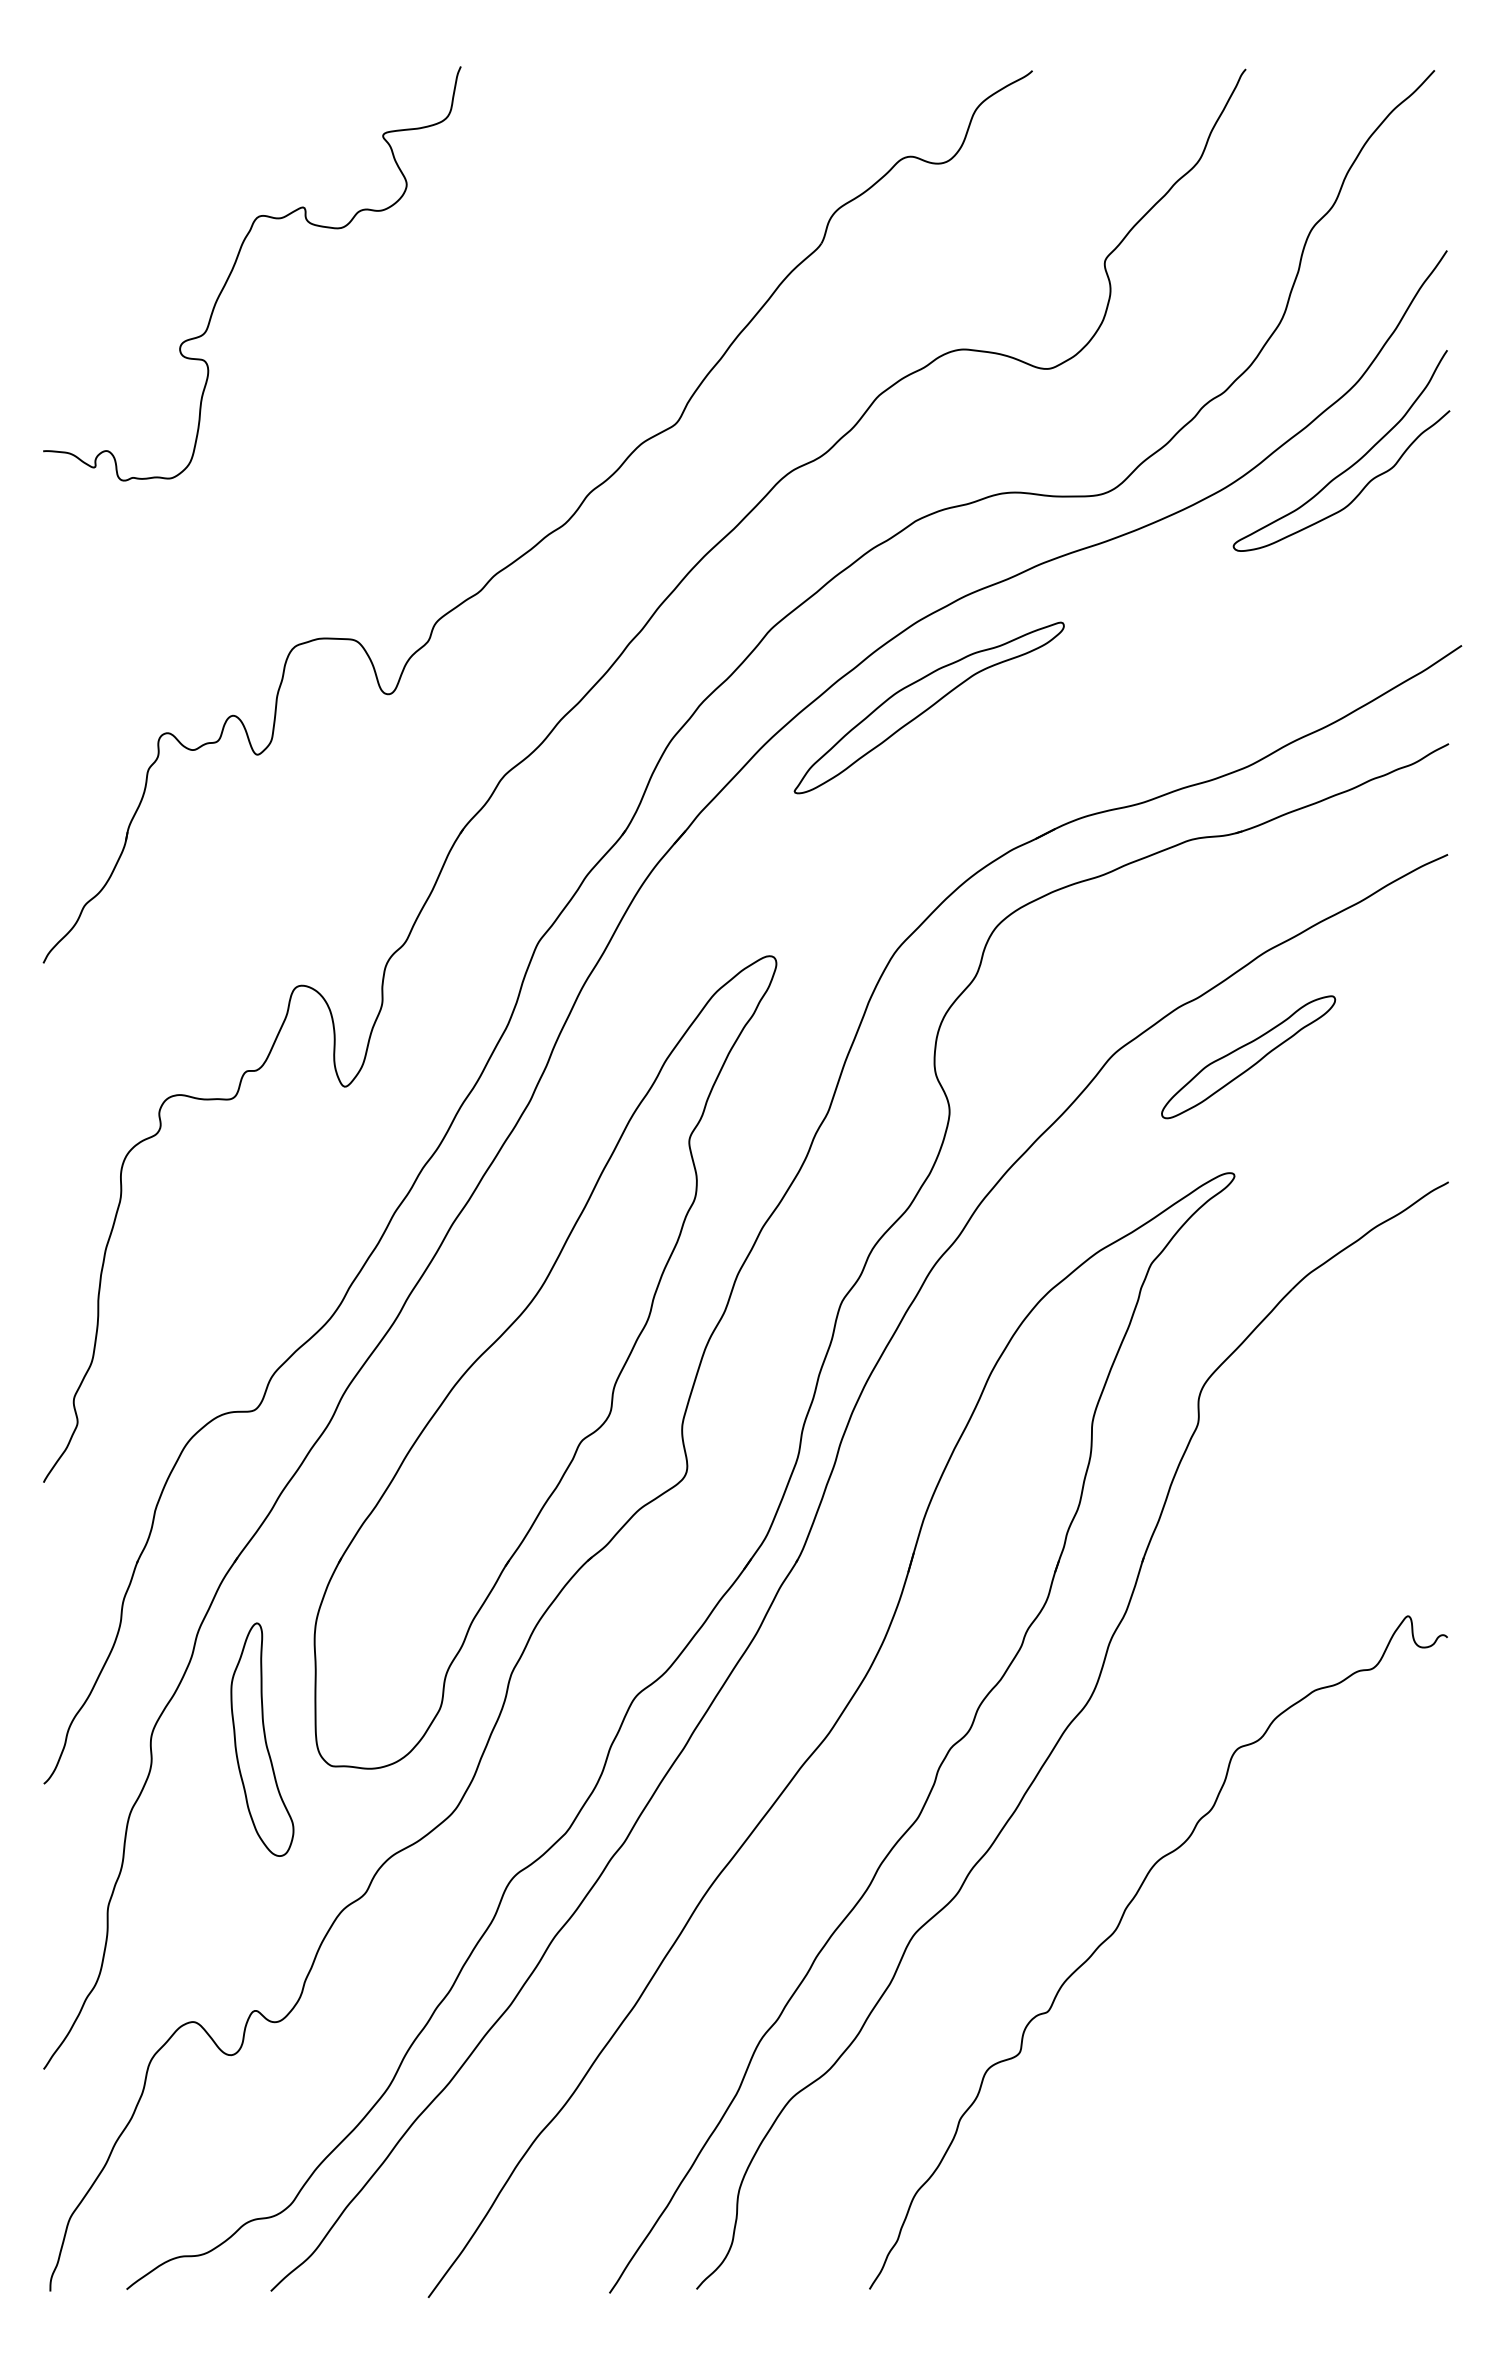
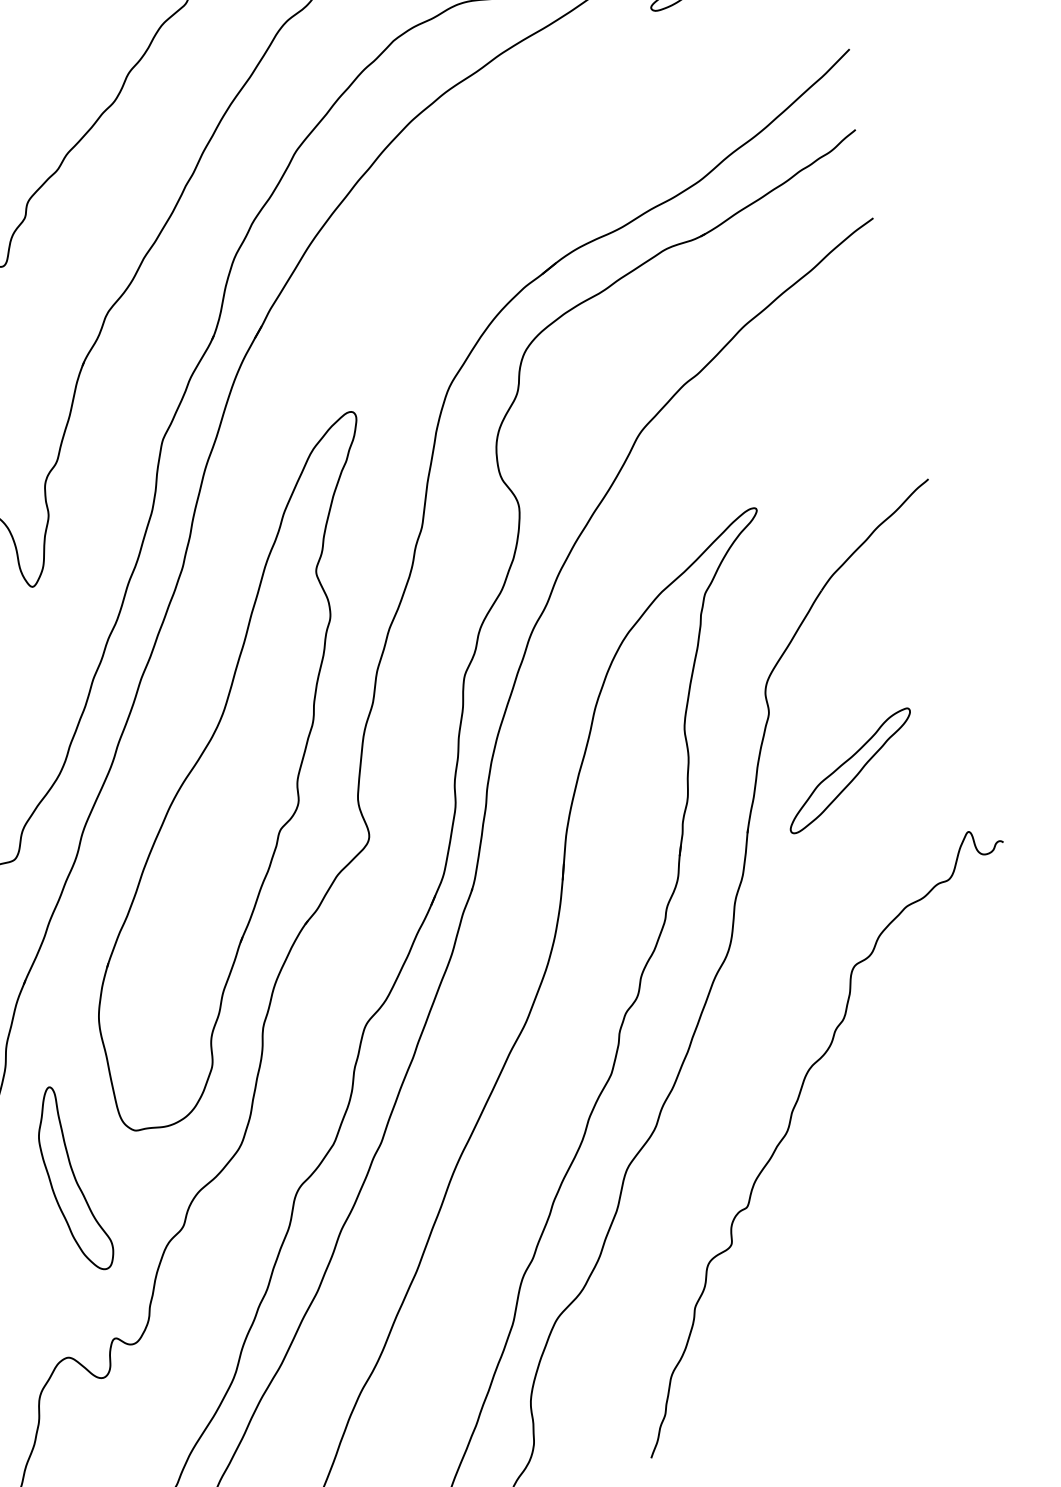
part: (928, 707) -> (434, 187), removed
part: (1248, 1057) -> (850, 771), moved
part: (262, 1739) -> (72, 1179), moved

